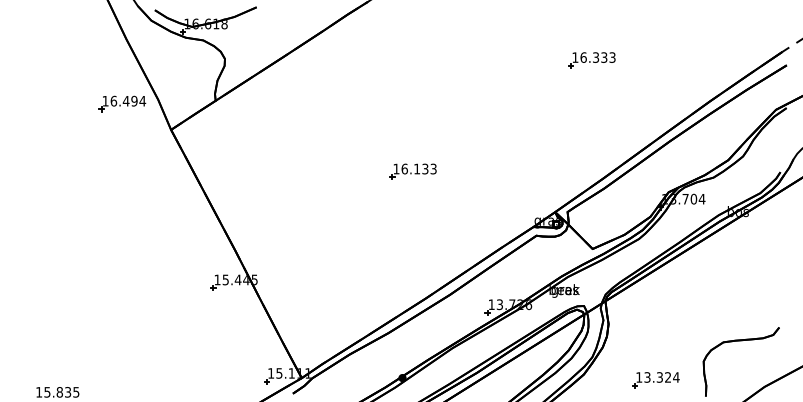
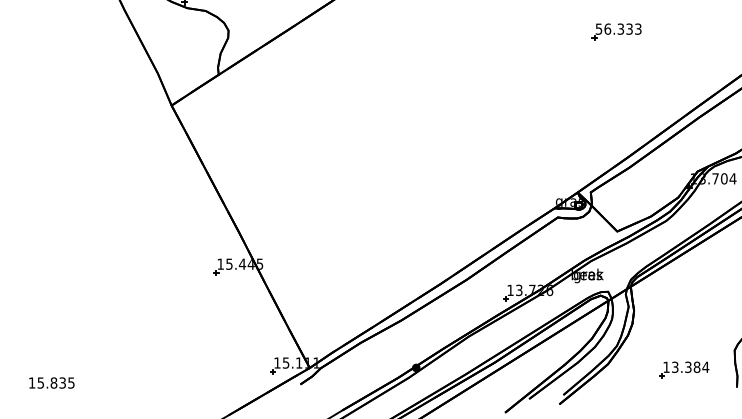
text: (575, 57) -> (599, 29), 16.333 -> 56.333
part: (122, 103) -> (120, 77), removed
part: (412, 171) -> (426, 149), removed
text: (668, 377) -> (697, 367), 13.324 -> 13.384

